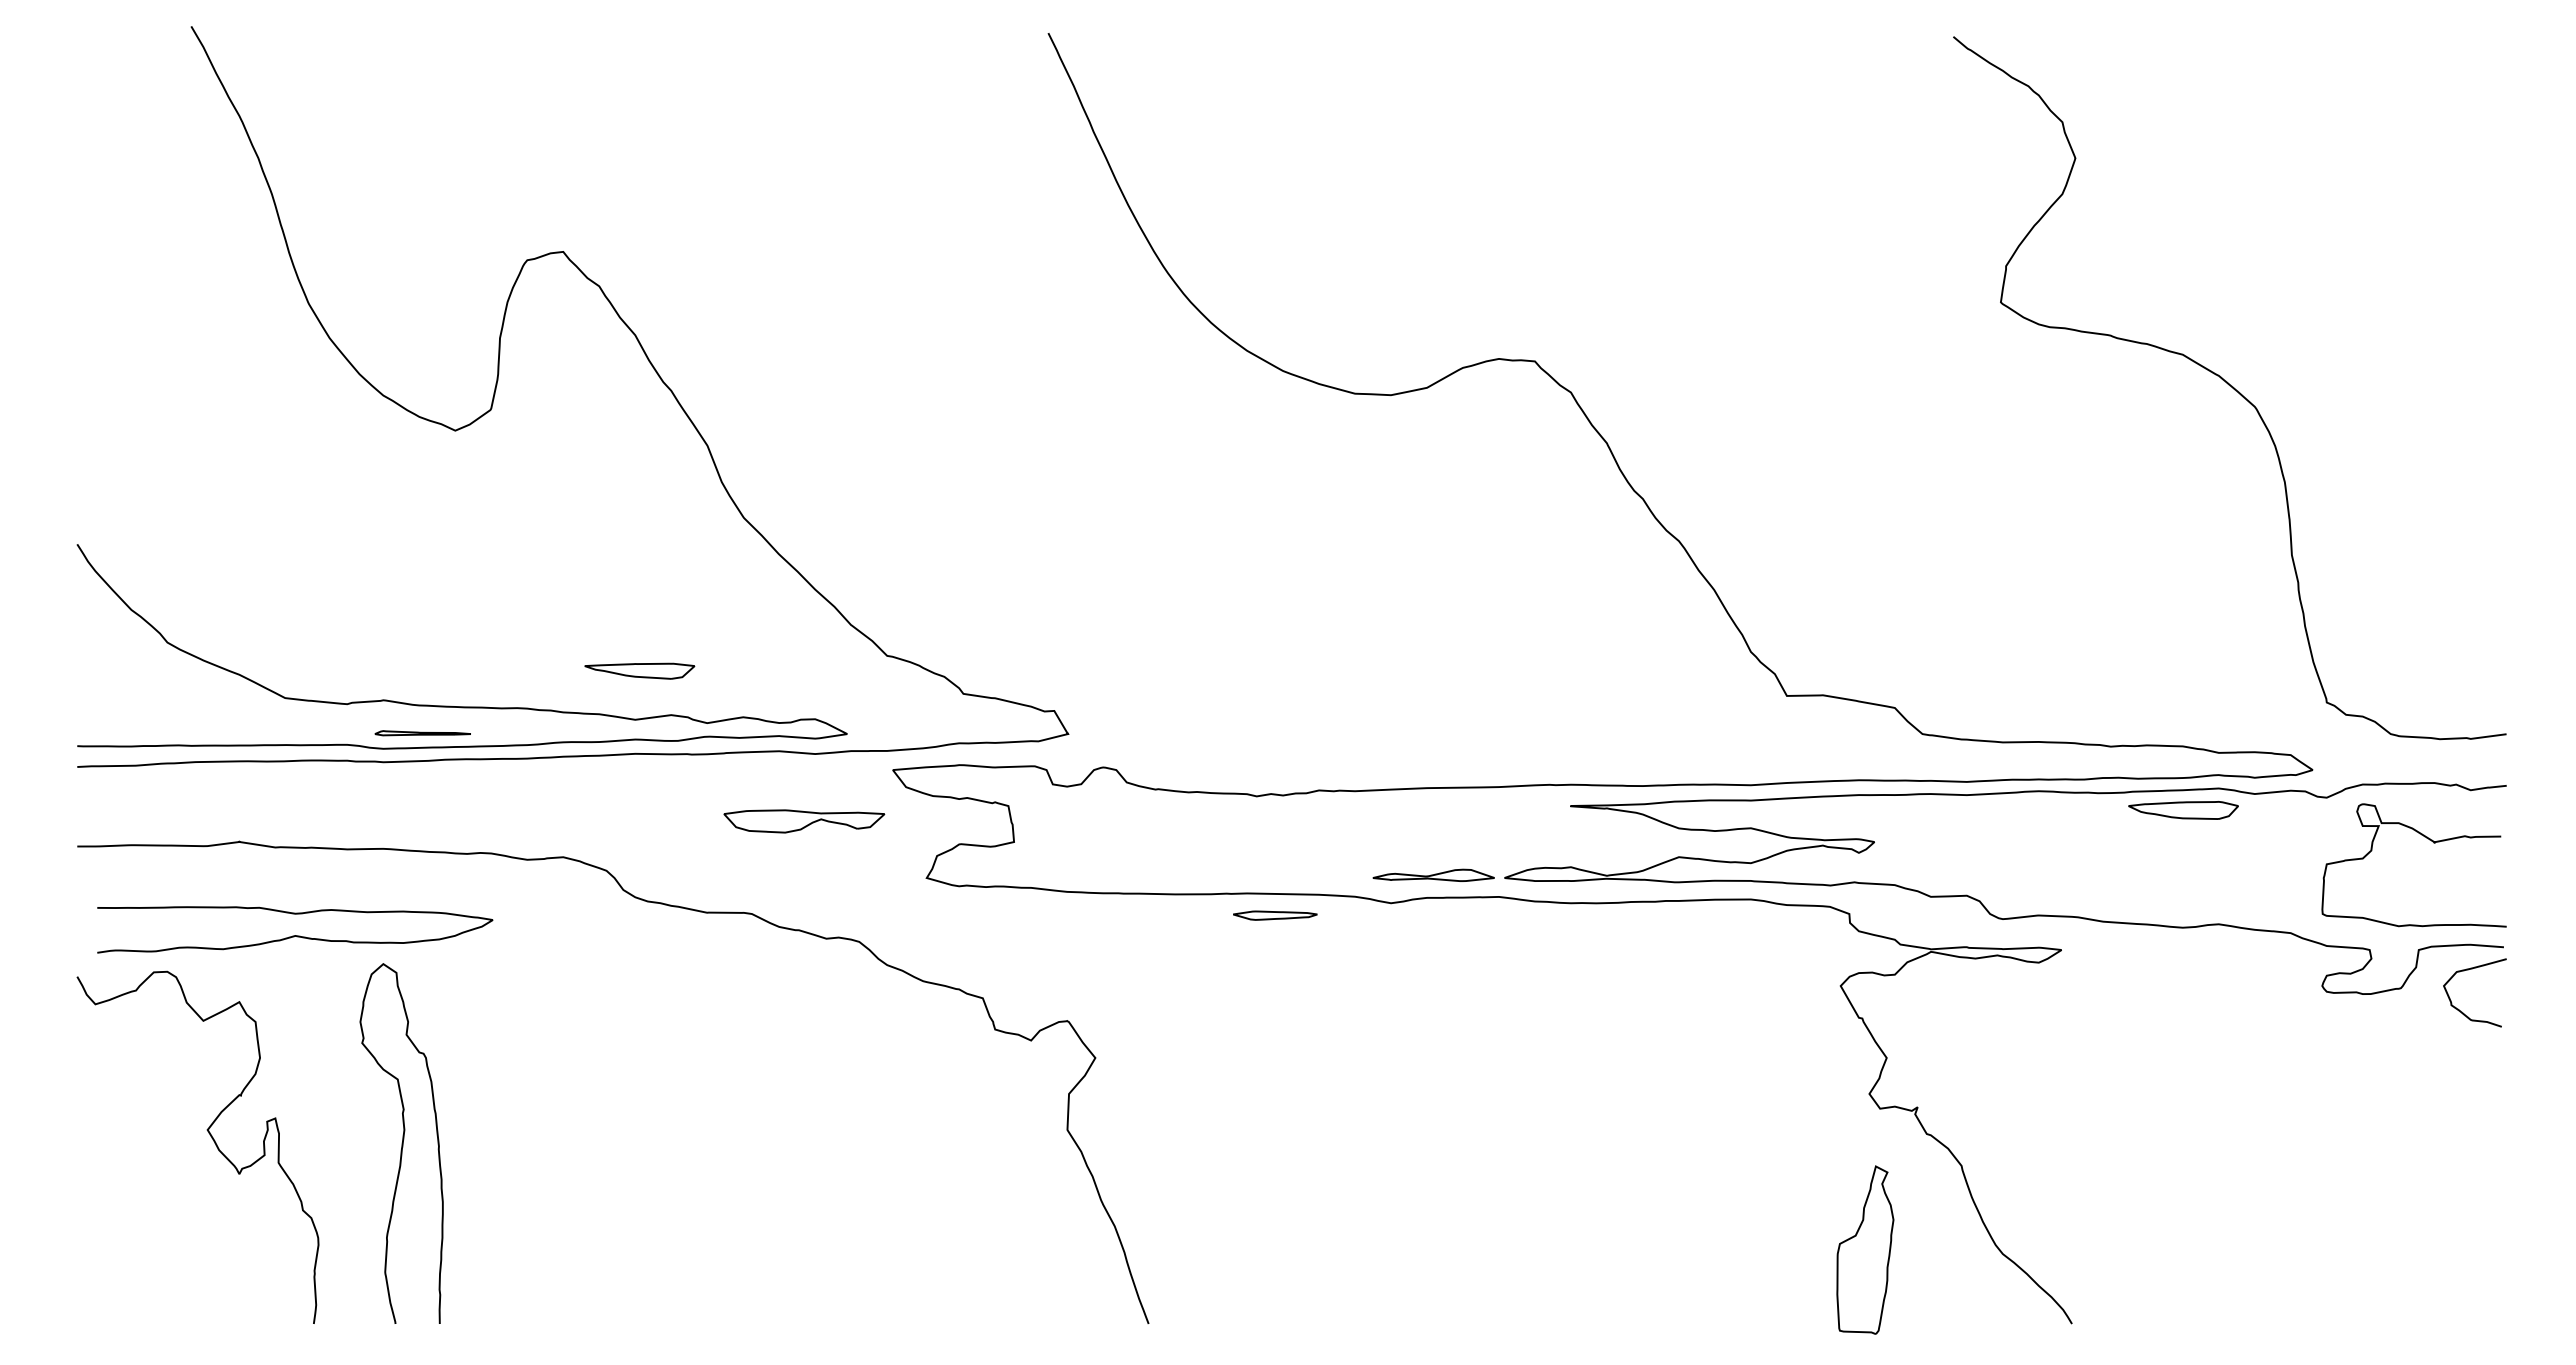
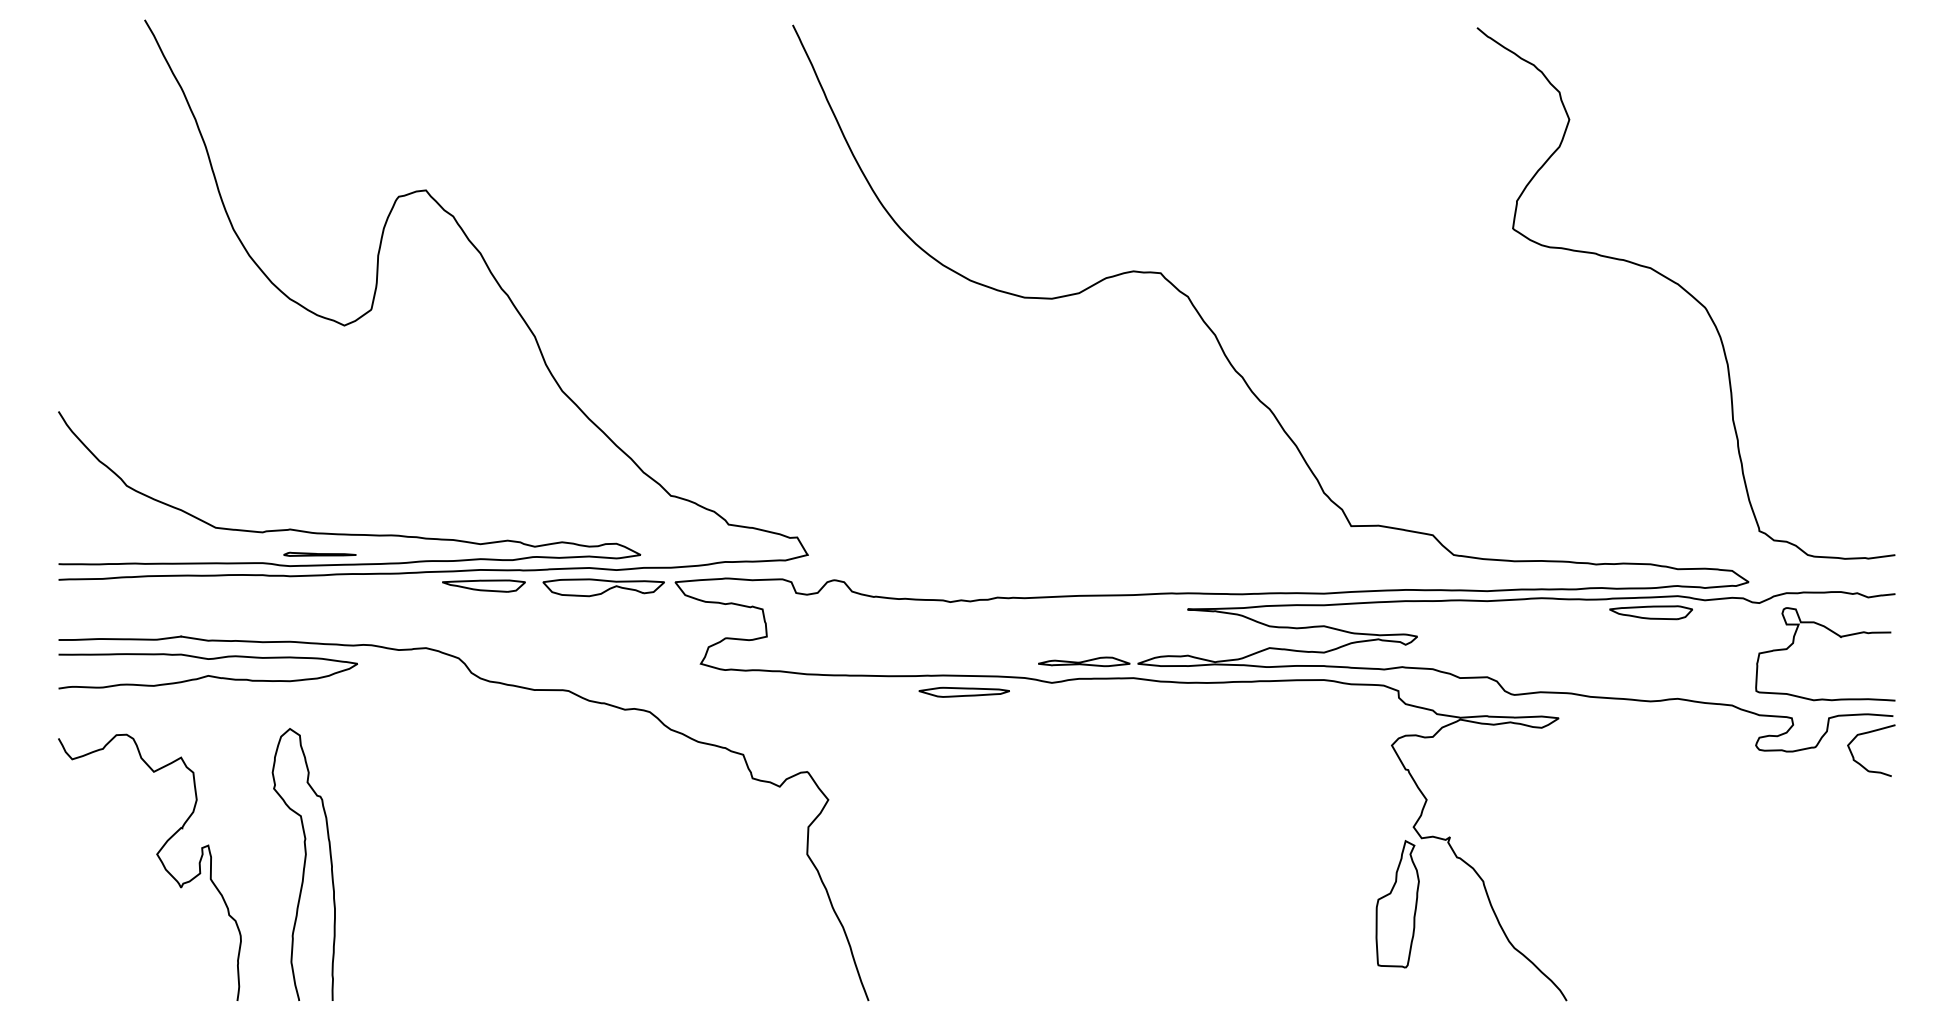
part: (639, 670) -> (483, 585), moved
part: (804, 821) -> (603, 587), moved
part: (1275, 915) -> (964, 692), size x1.43
curve: (295, 935) -> (208, 675), moved
part: (1865, 1249) -> (1397, 903), moved

